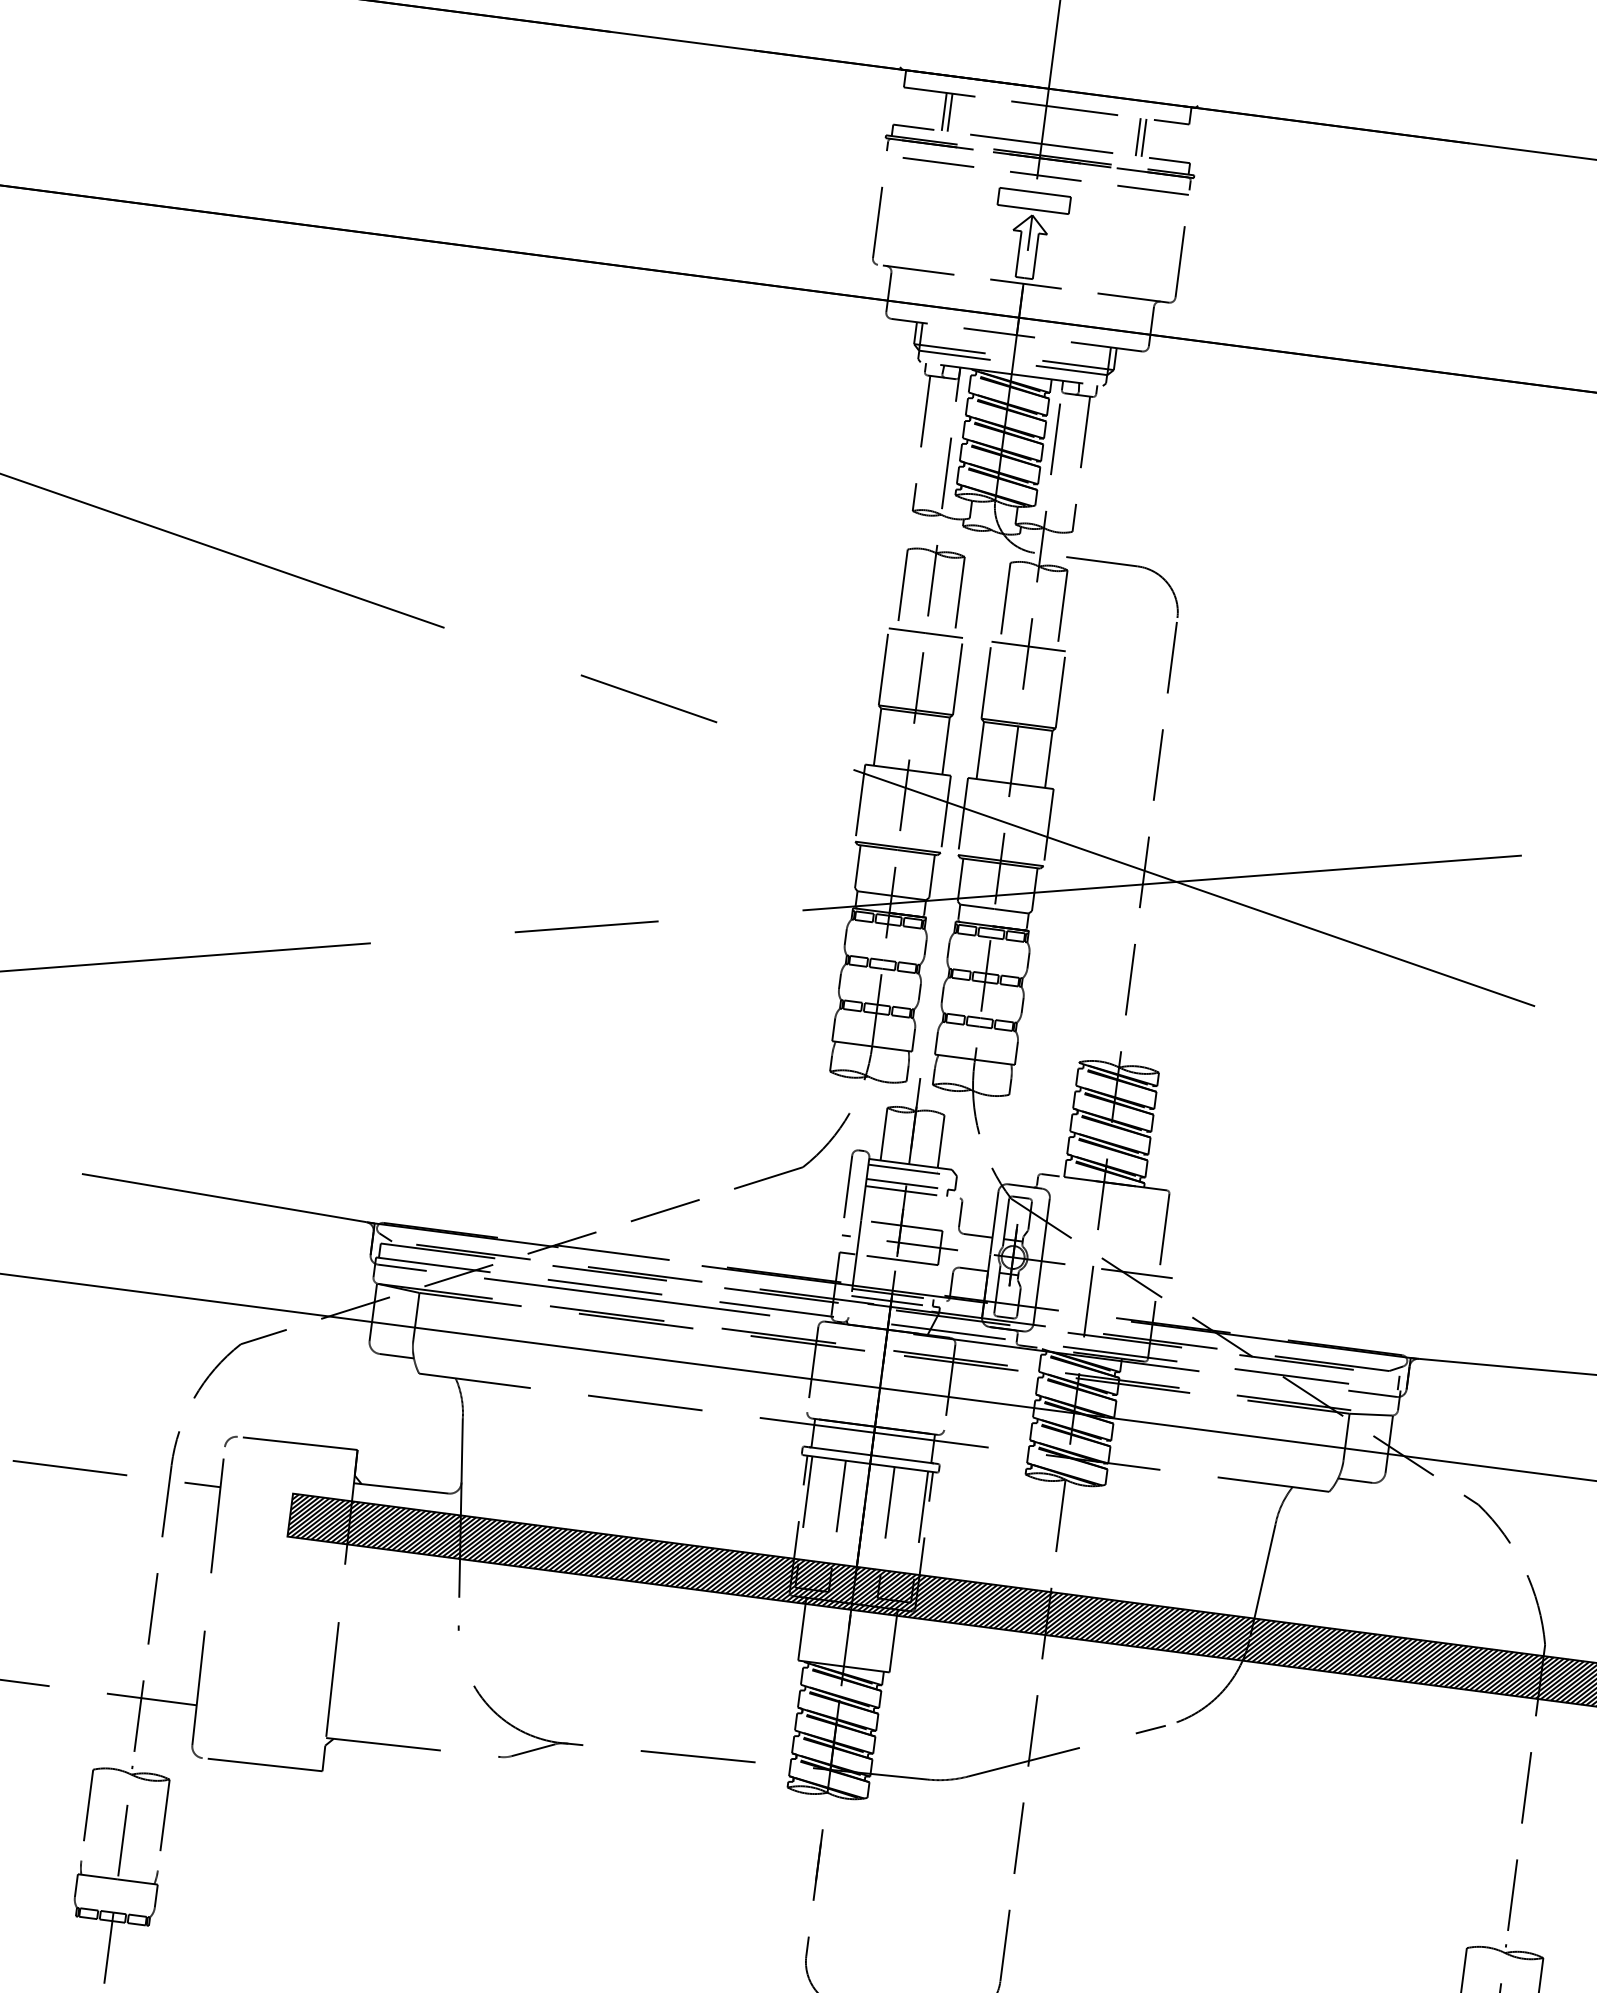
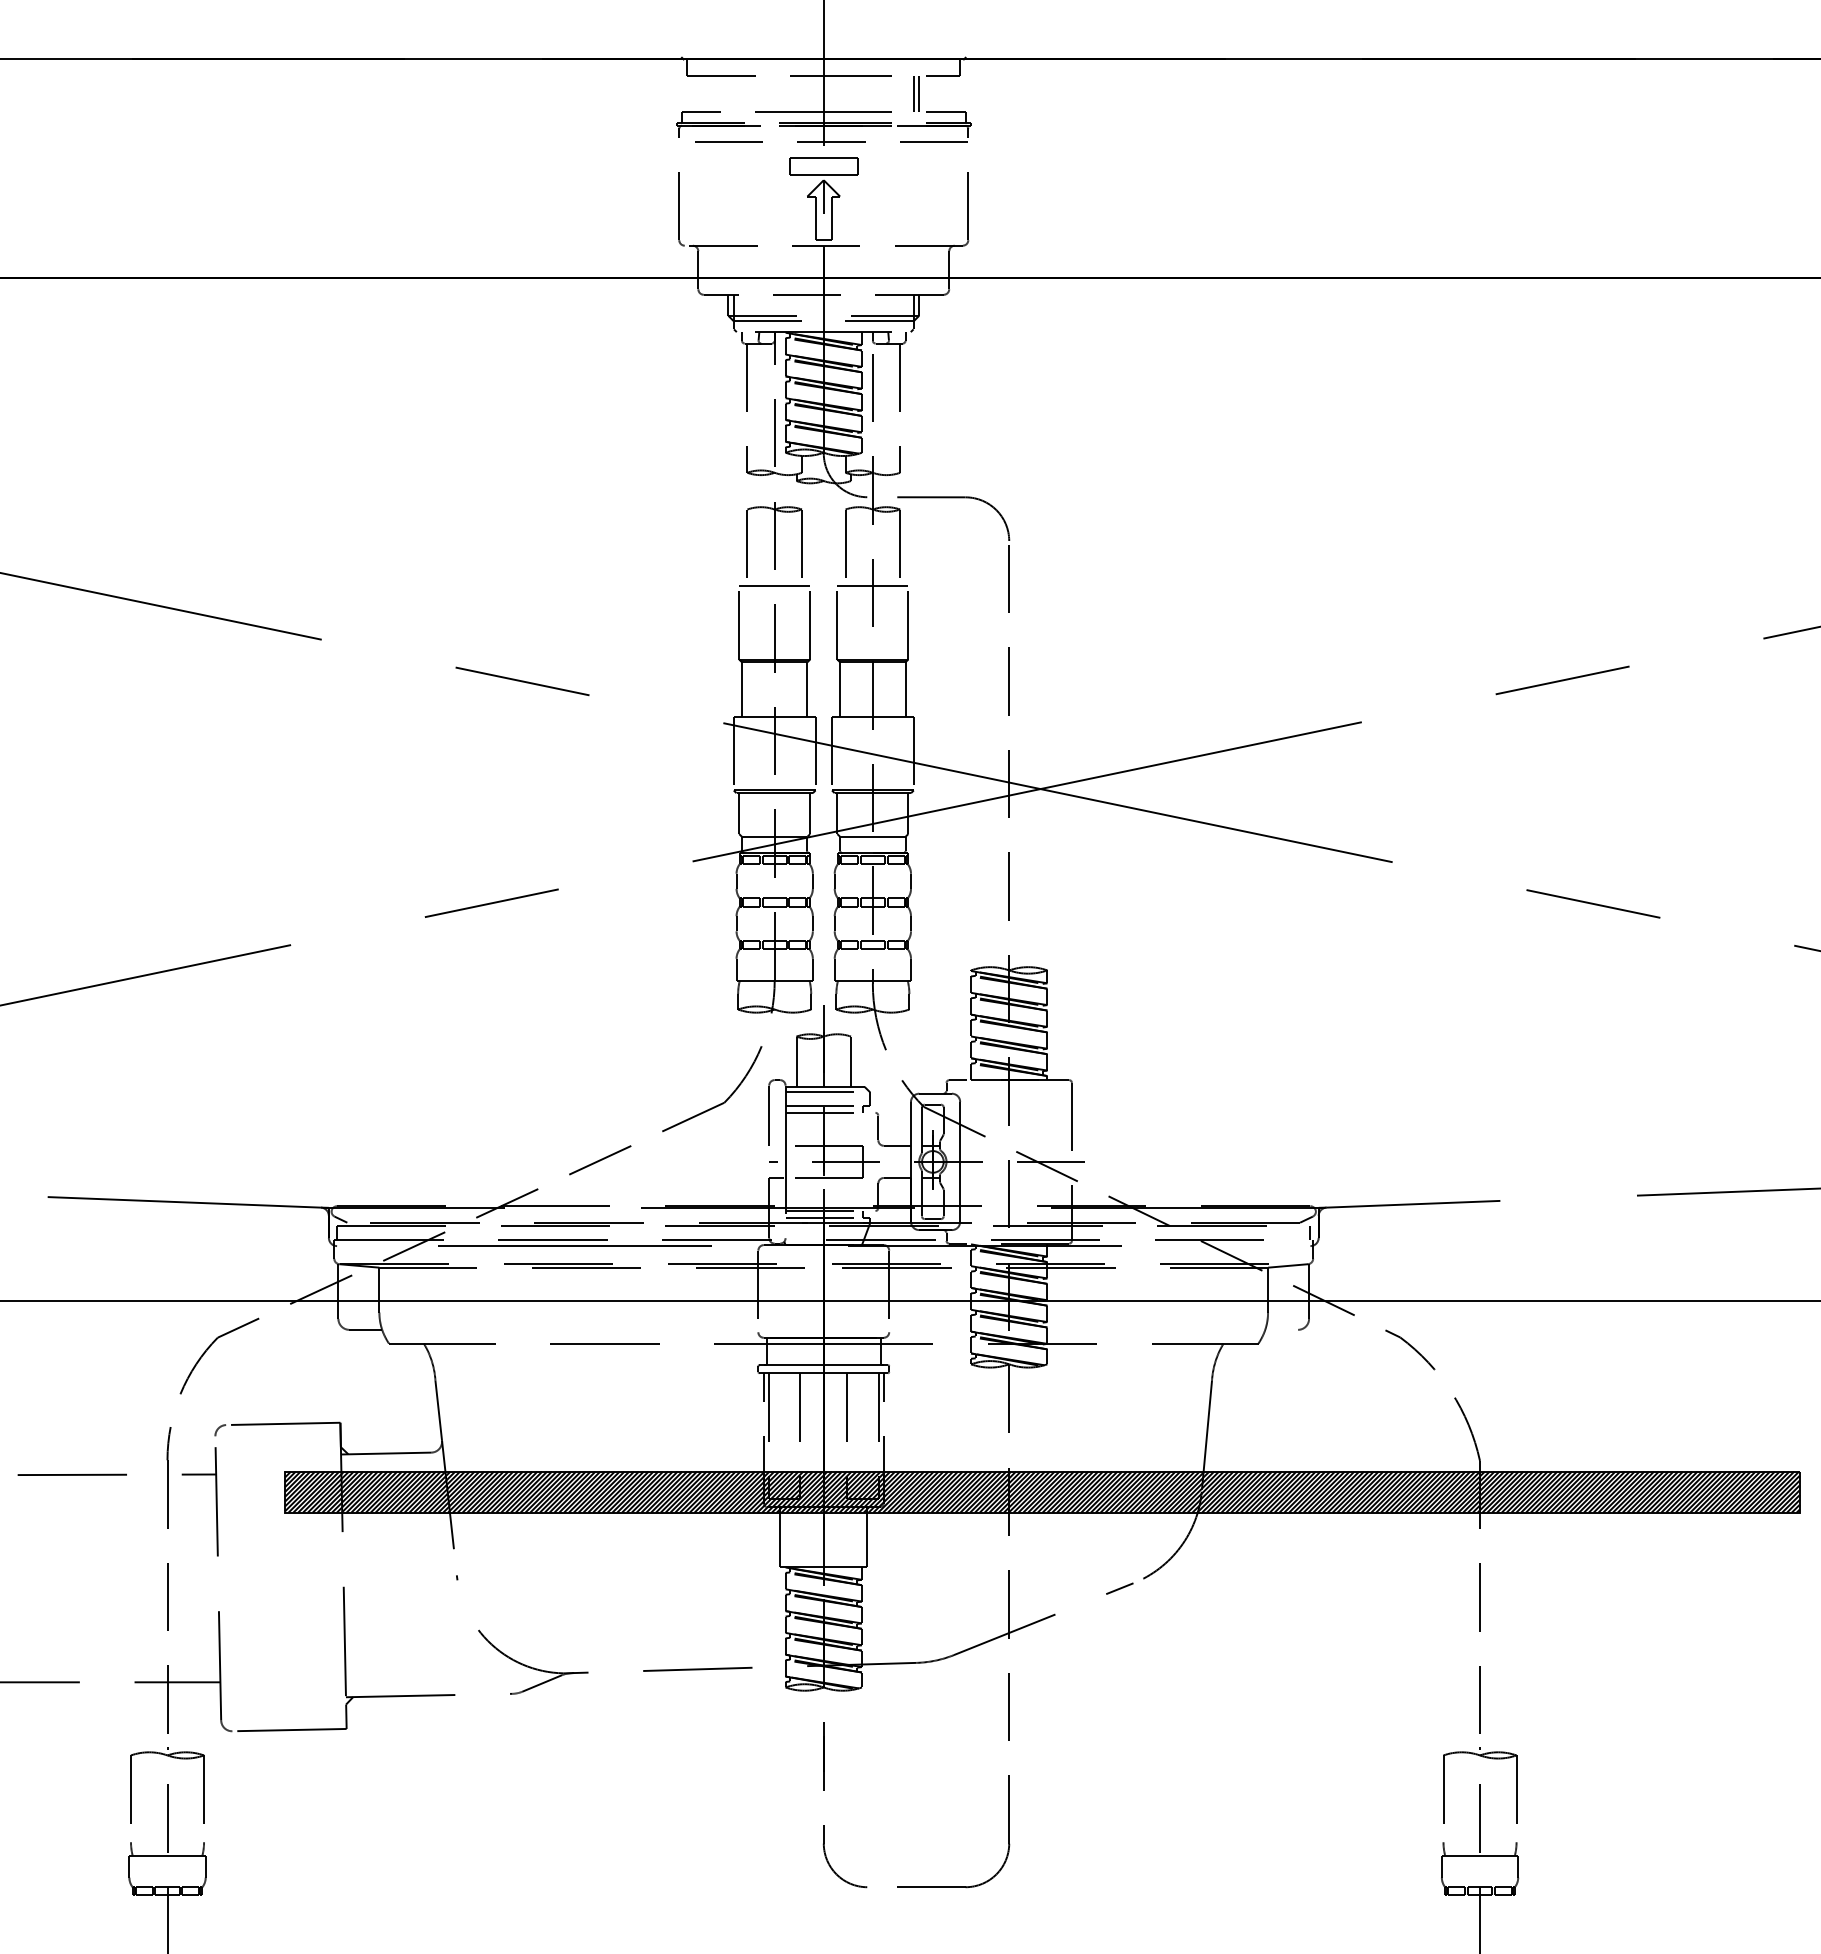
line: (944, 111) -> (728, 93), removed
line: (949, 112) -> (733, 93), removed
line: (402, 1268) -> (360, 1246), removed
line: (1372, 1394) -> (1287, 1246), removed
line: (1355, 1480) -> (1281, 1329), removed

